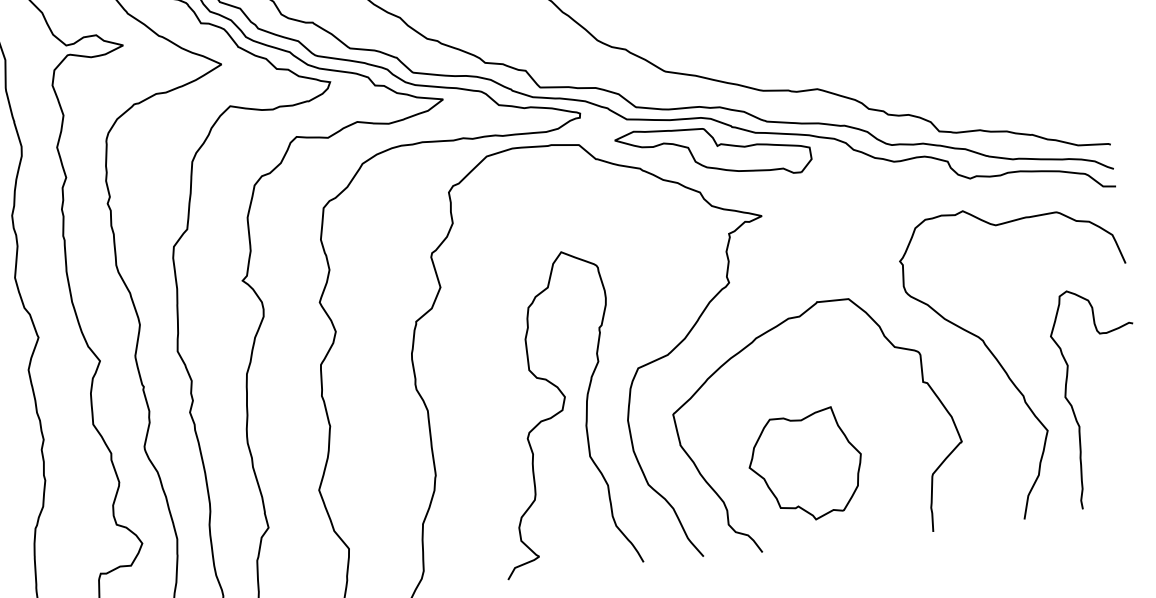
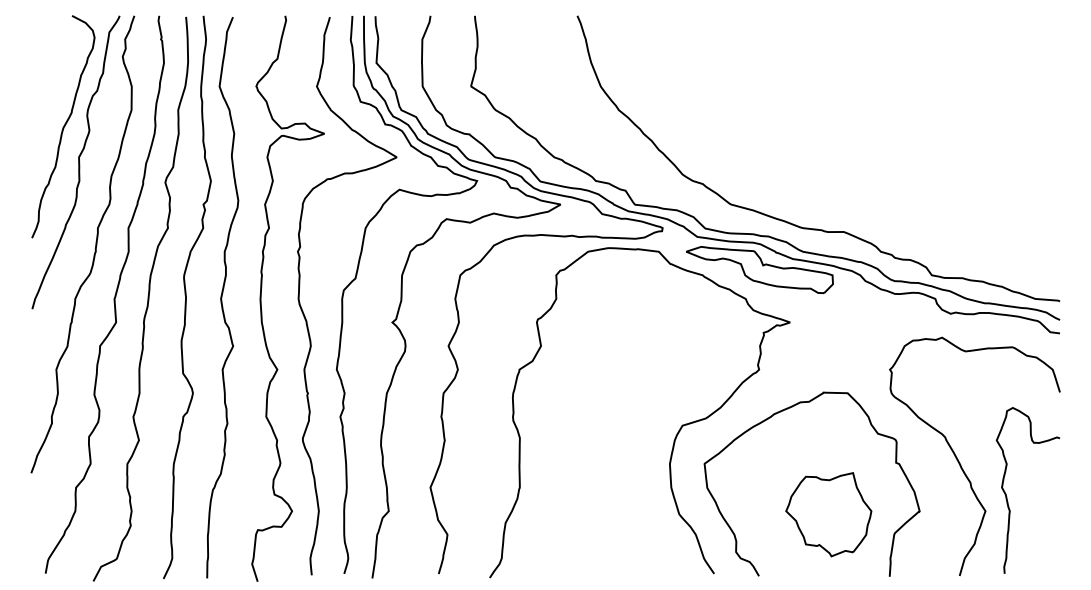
curve: (556, 412) -> (616, 451), removed
part: (805, 465) -> (828, 514), moved

